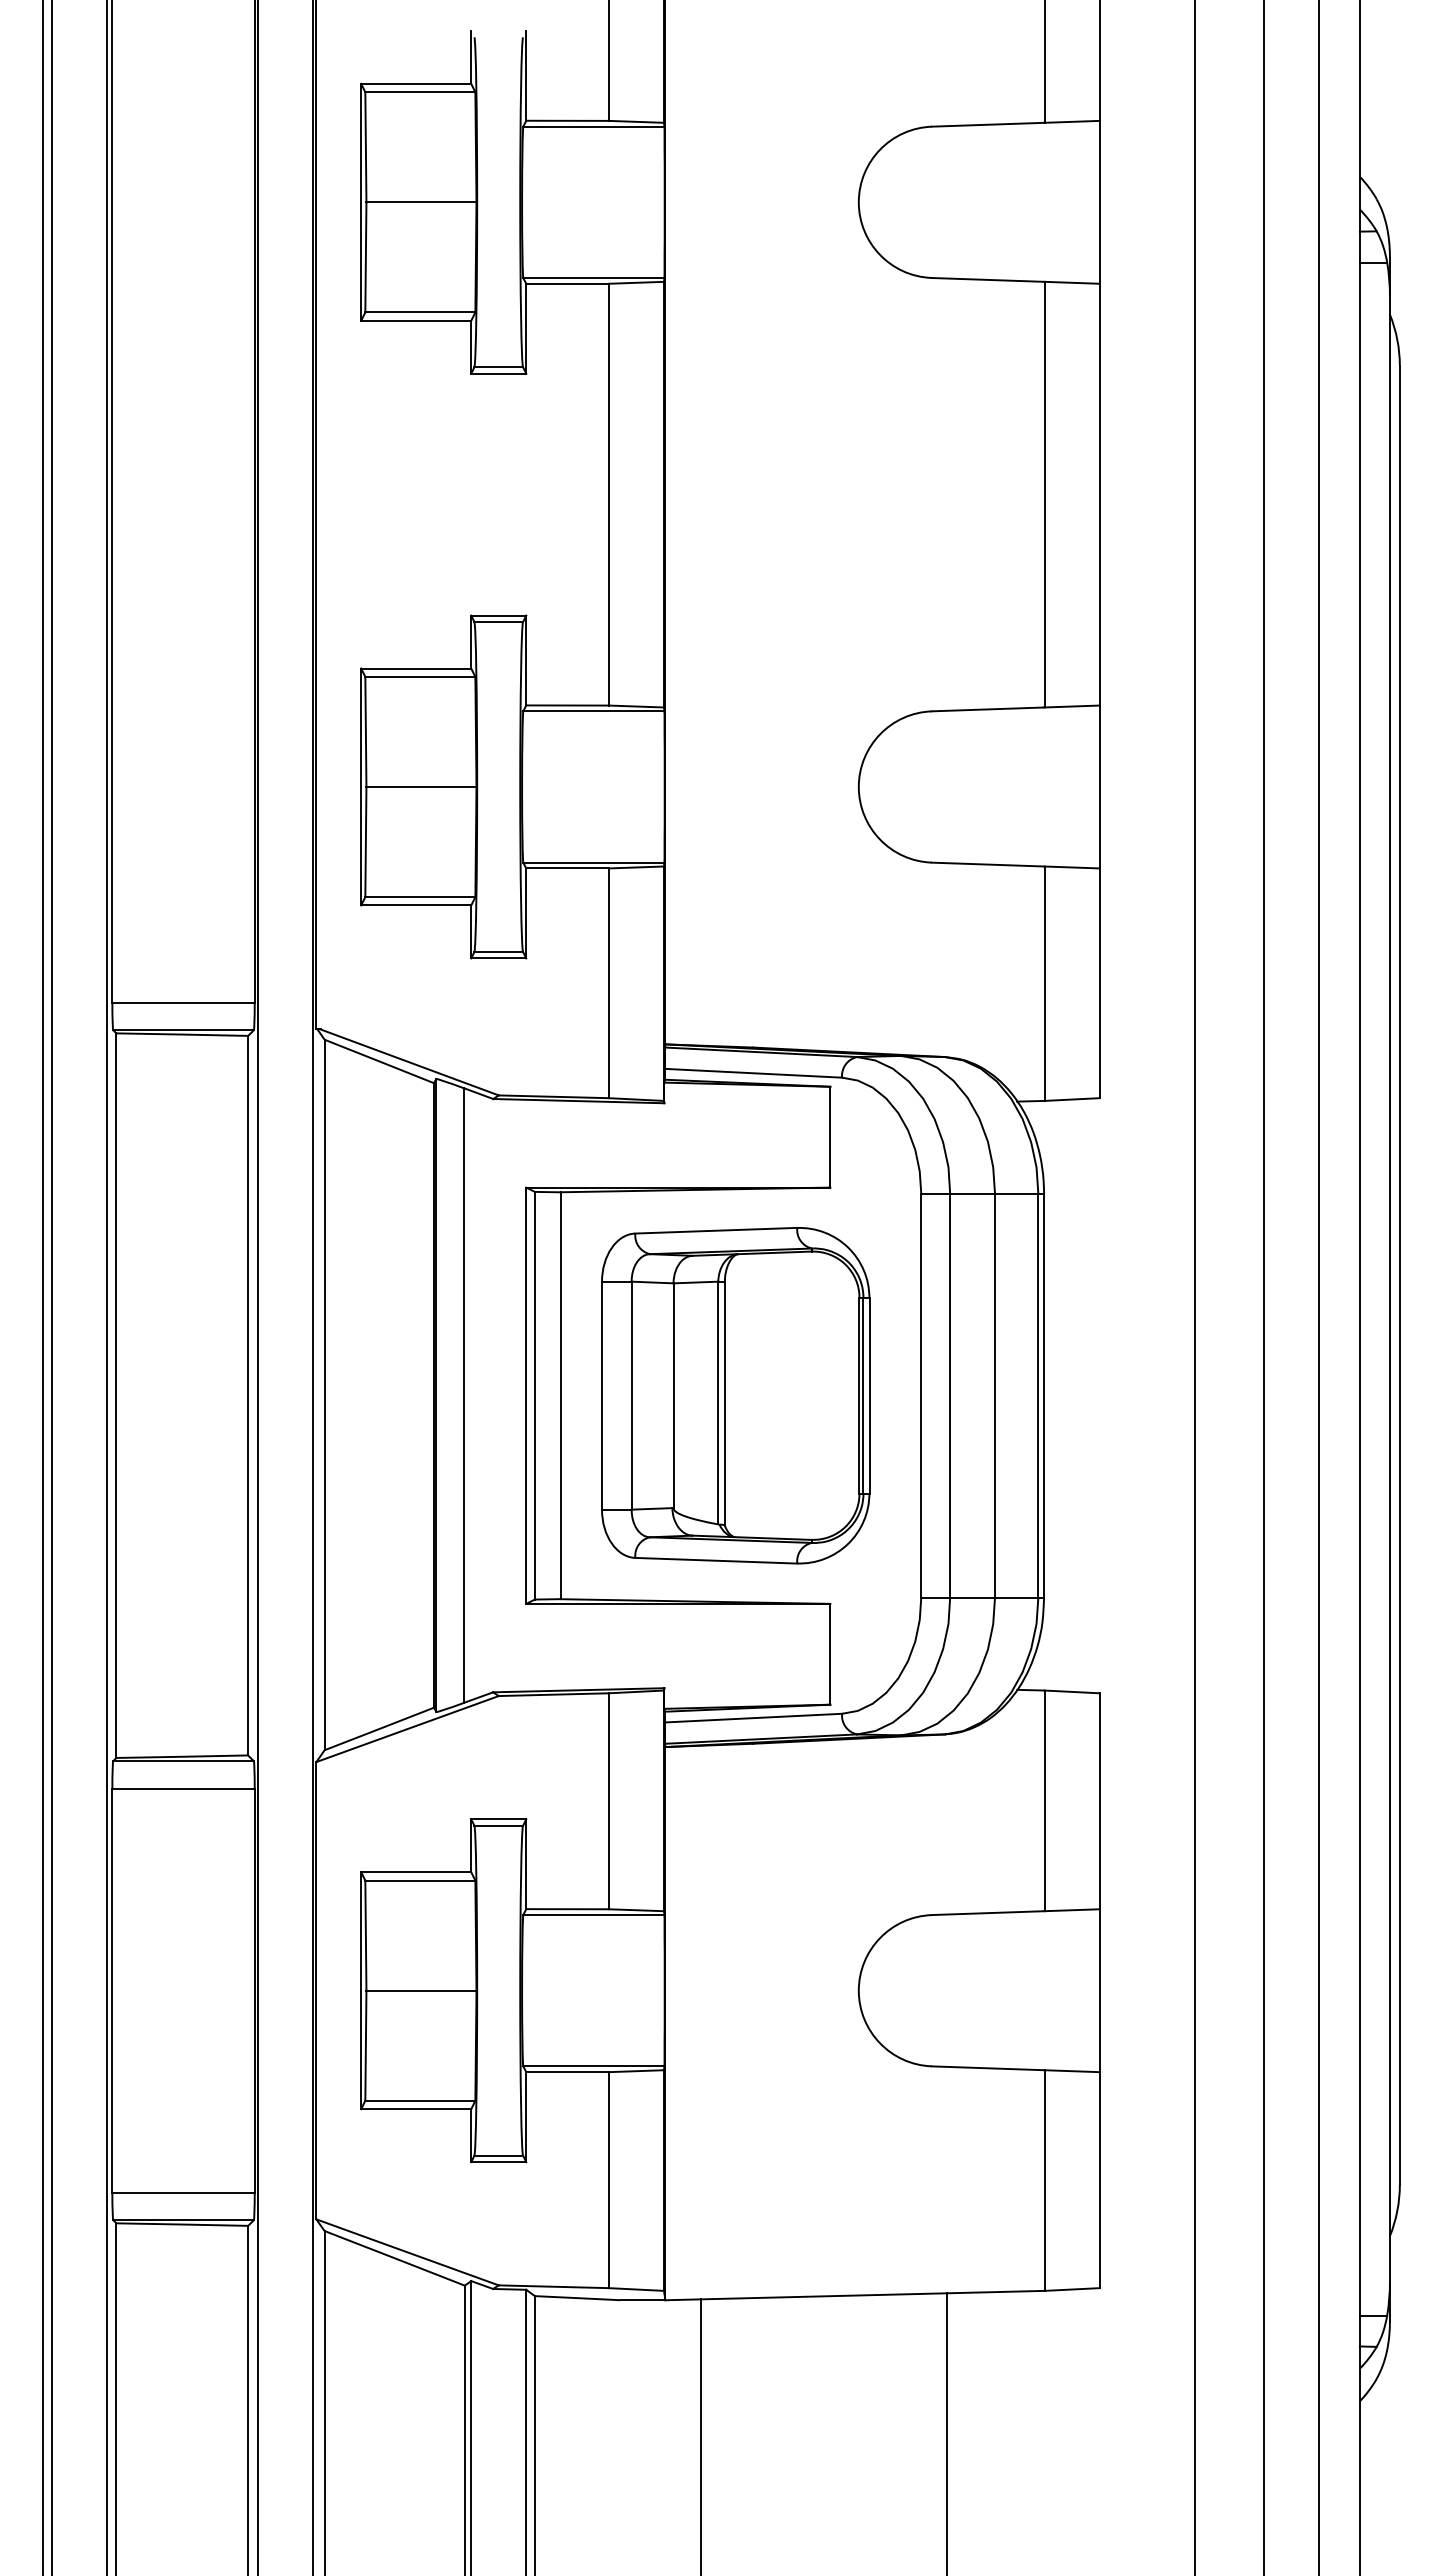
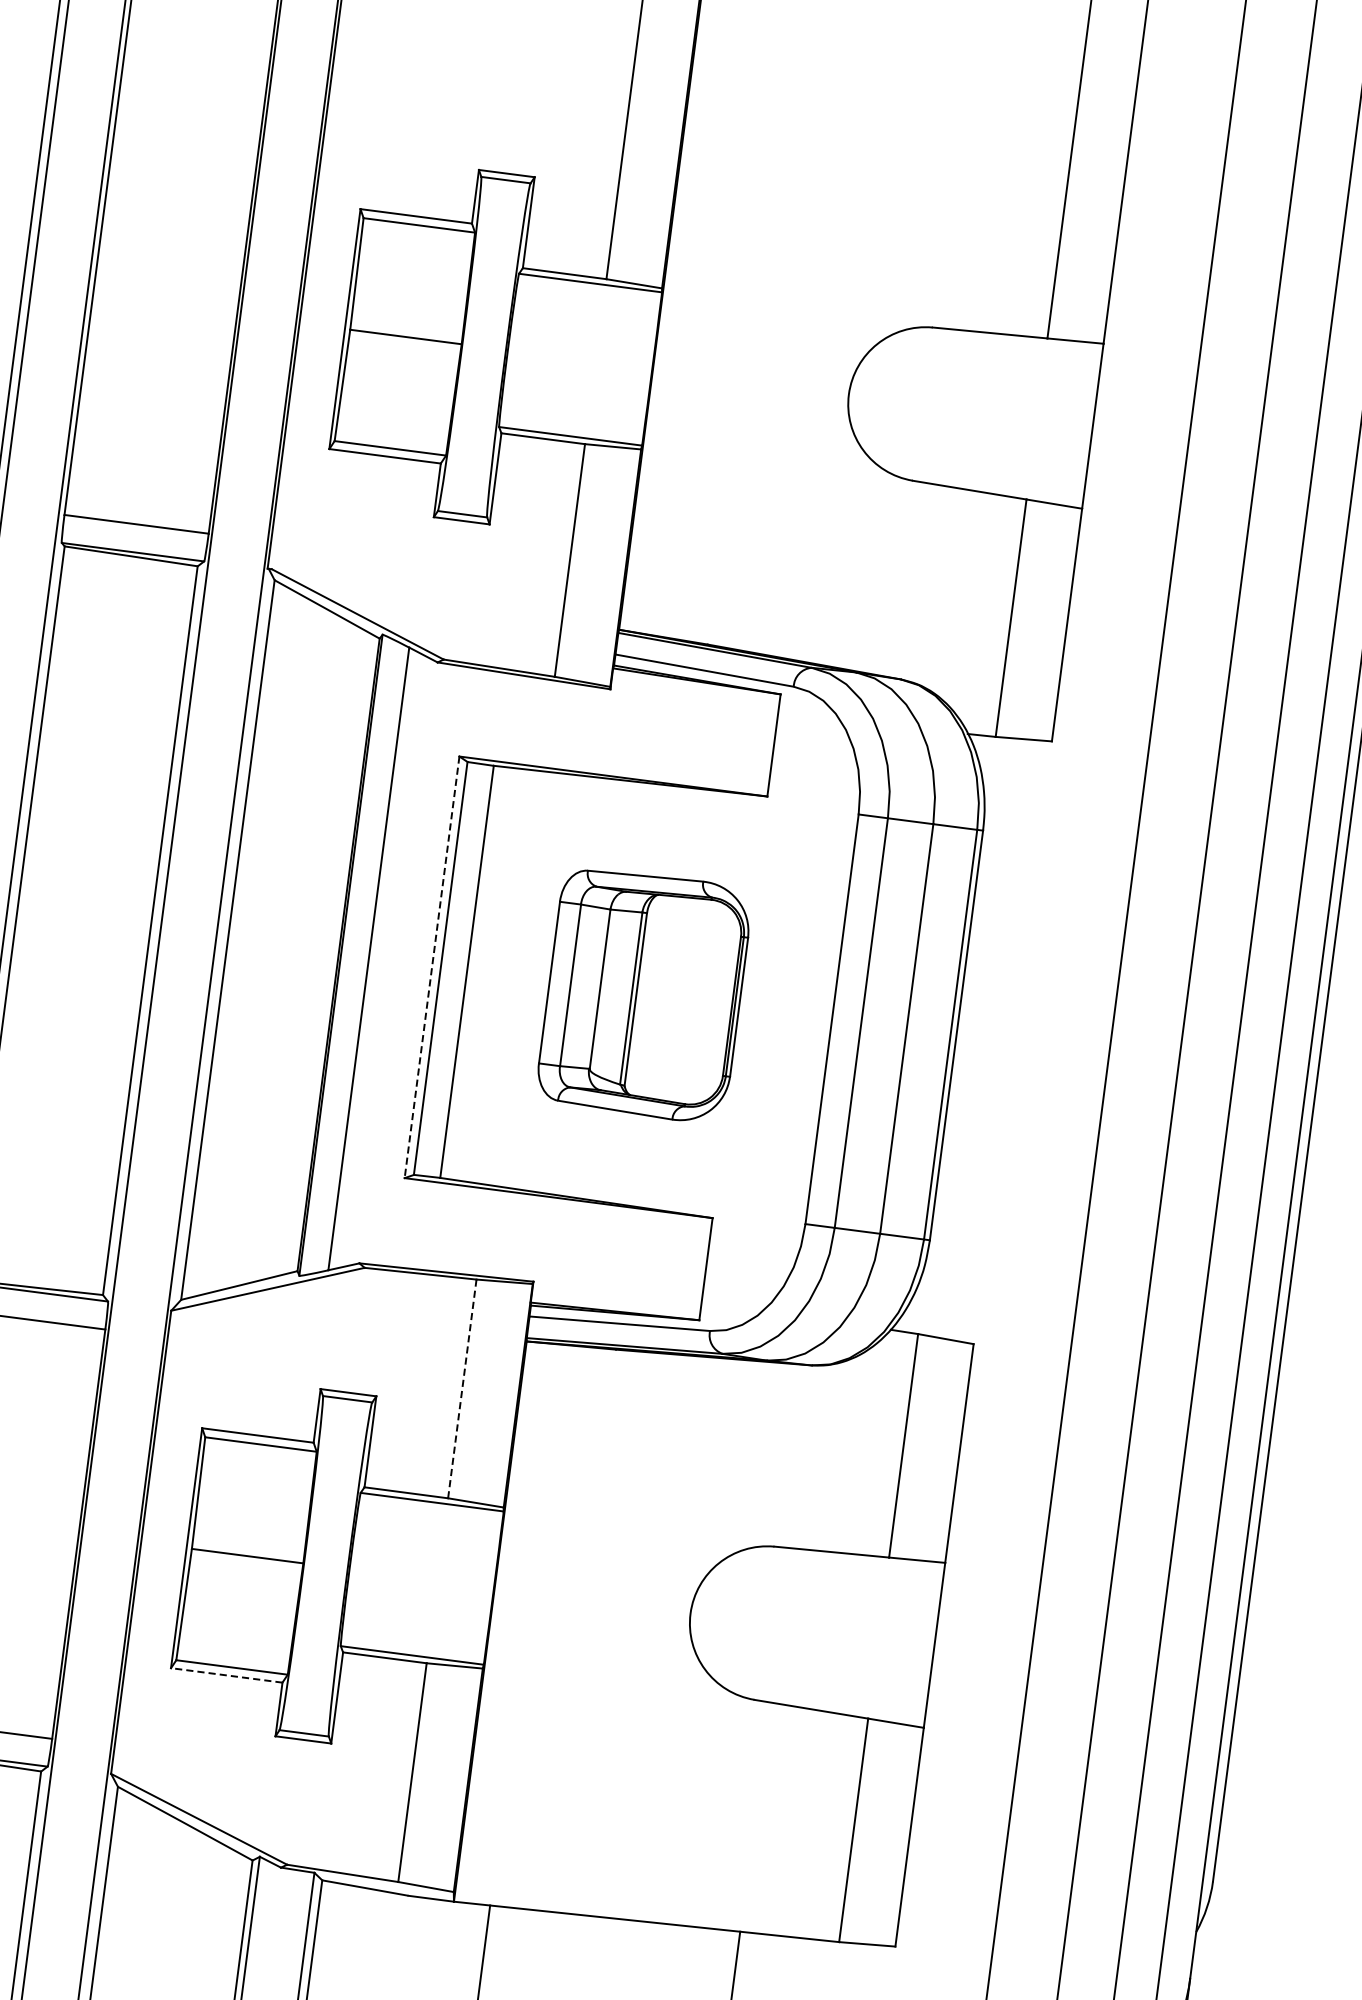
part: (735, 1395) -> (643, 994), size x0.7
line: (526, 1396) -> (432, 968), solid -> dashed
line: (608, 1801) -> (461, 1389), solid -> dashed
line: (415, 2109) -> (225, 1675), solid -> dashed

